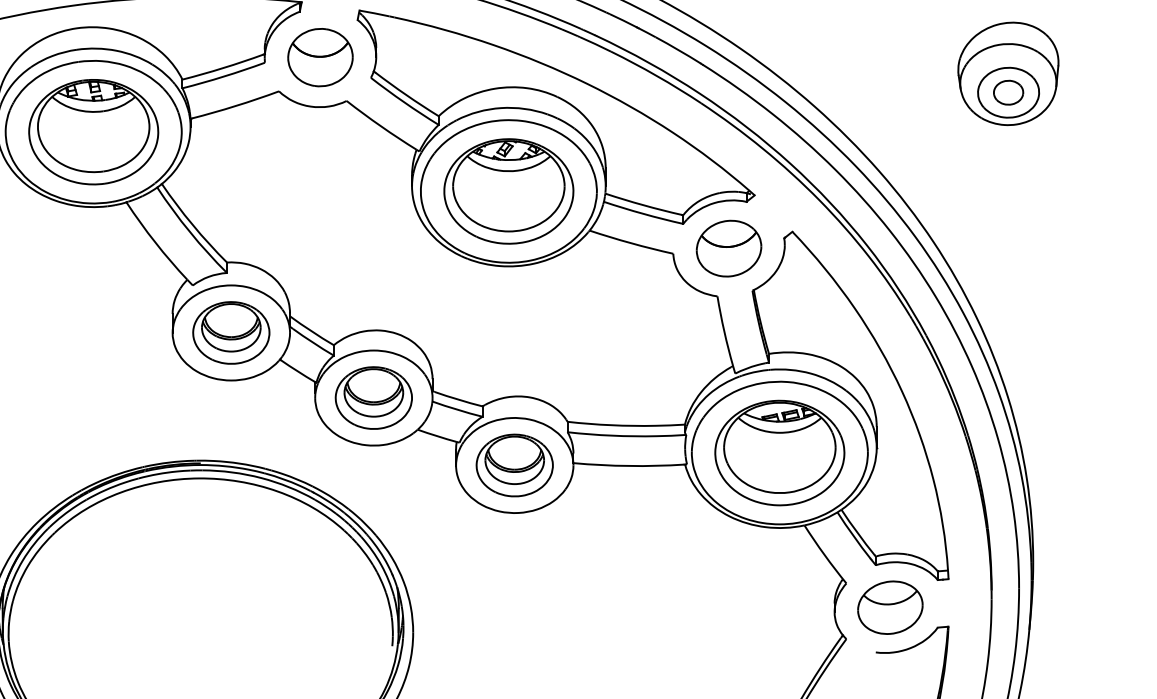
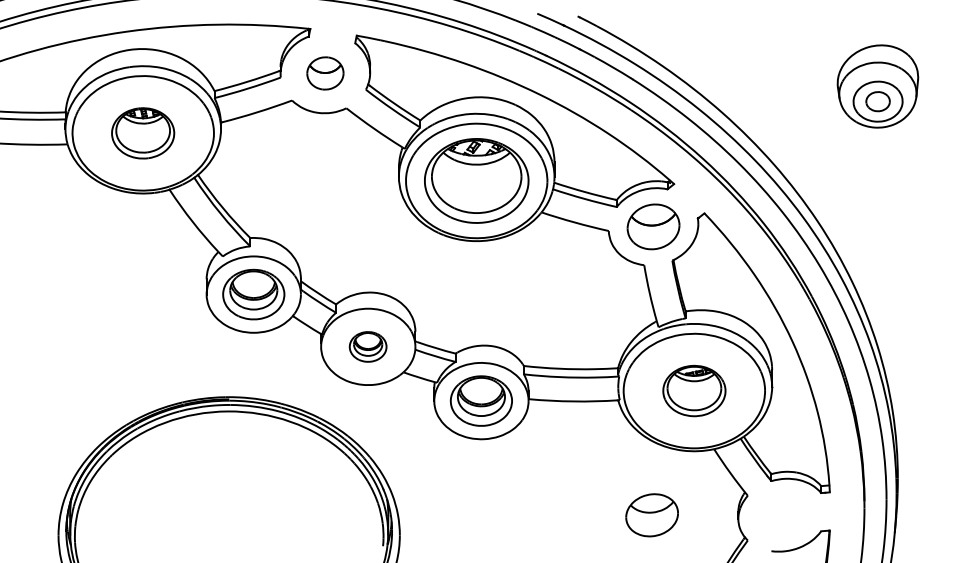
part: (320, 57) -> (325, 73), size x0.7
part: (92, 132) -> (142, 133), size x0.6
part: (372, 397) -> (367, 346), size x0.6
part: (780, 452) -> (694, 390), size x0.6
part: (889, 607) -> (651, 515), moved

